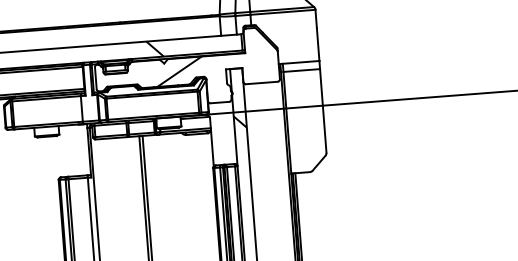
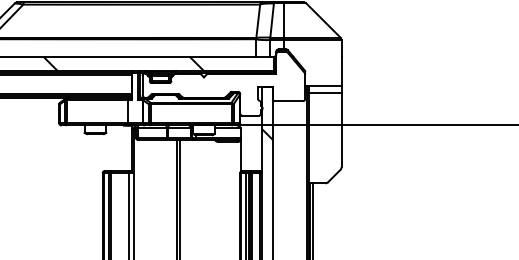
hatch: (178, 71) -> (216, 85), removed

